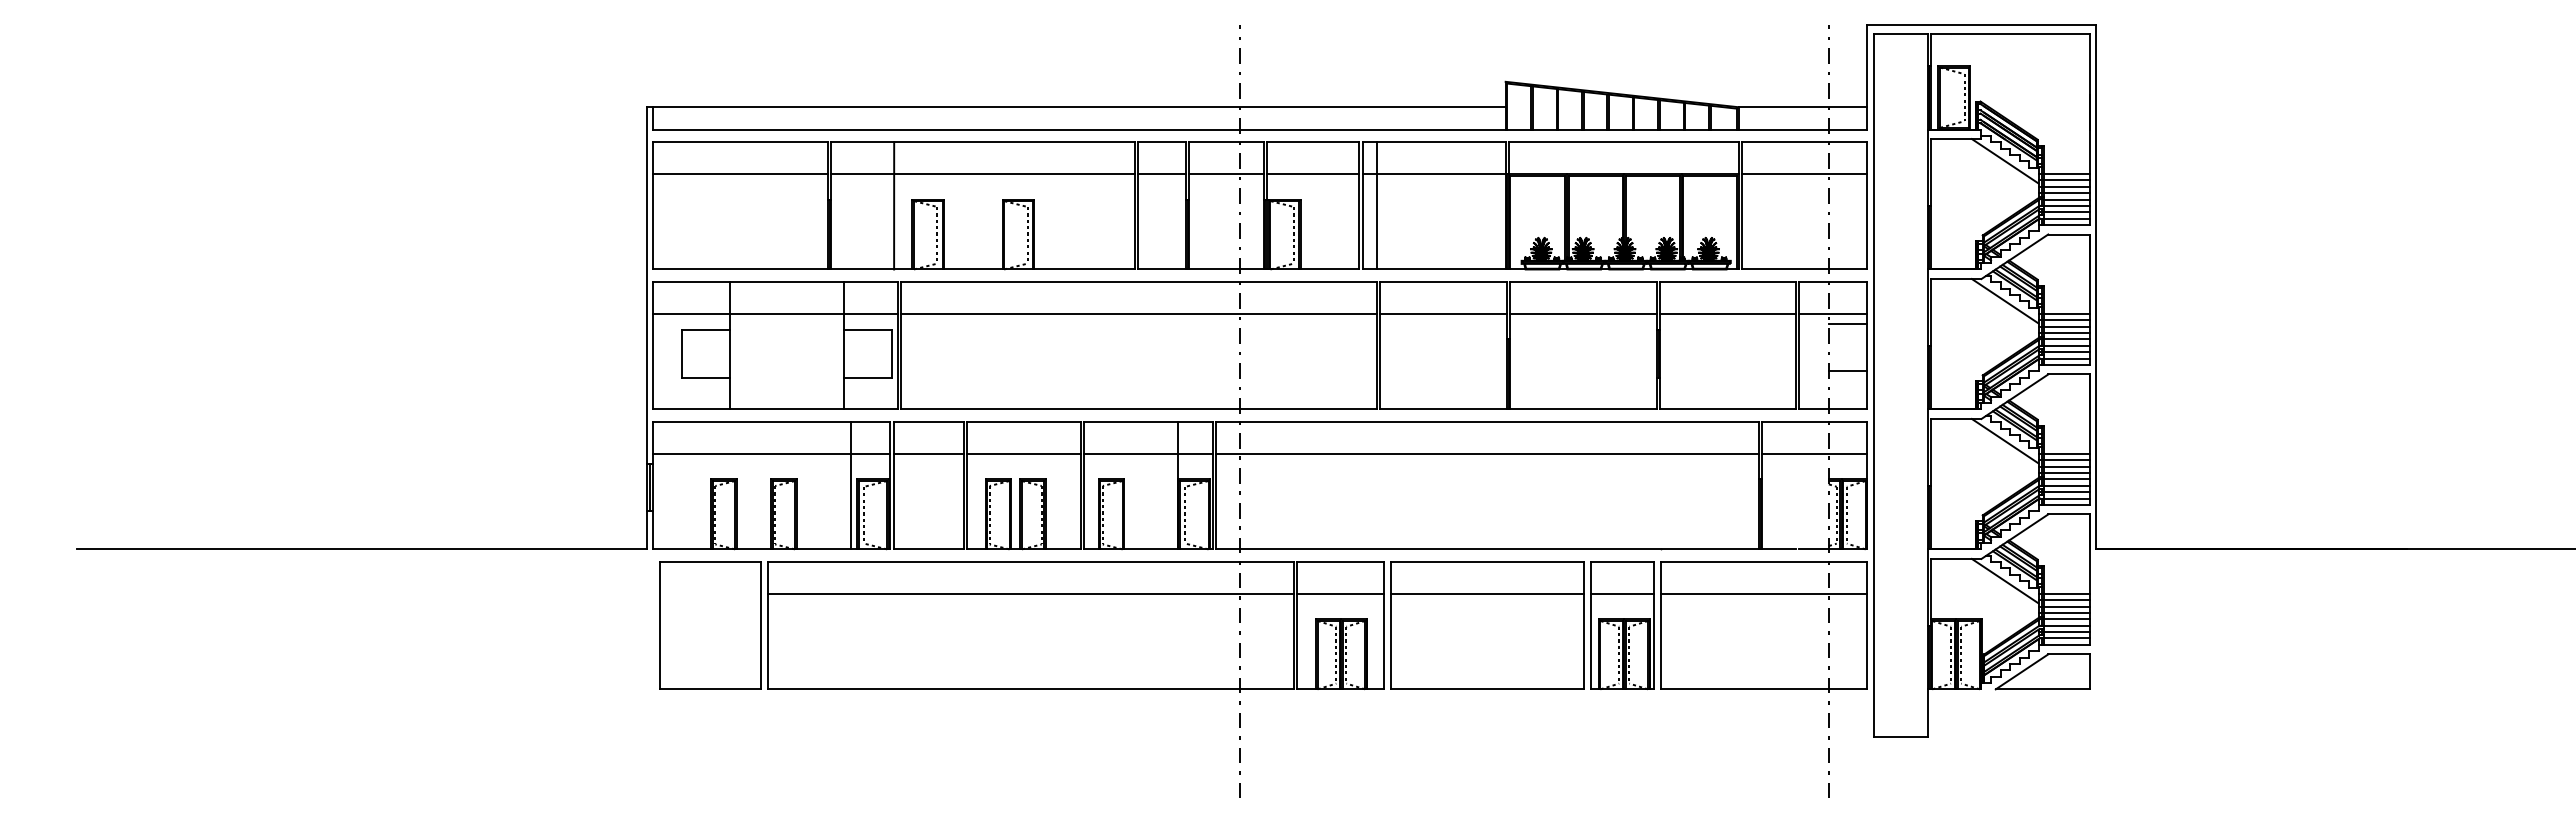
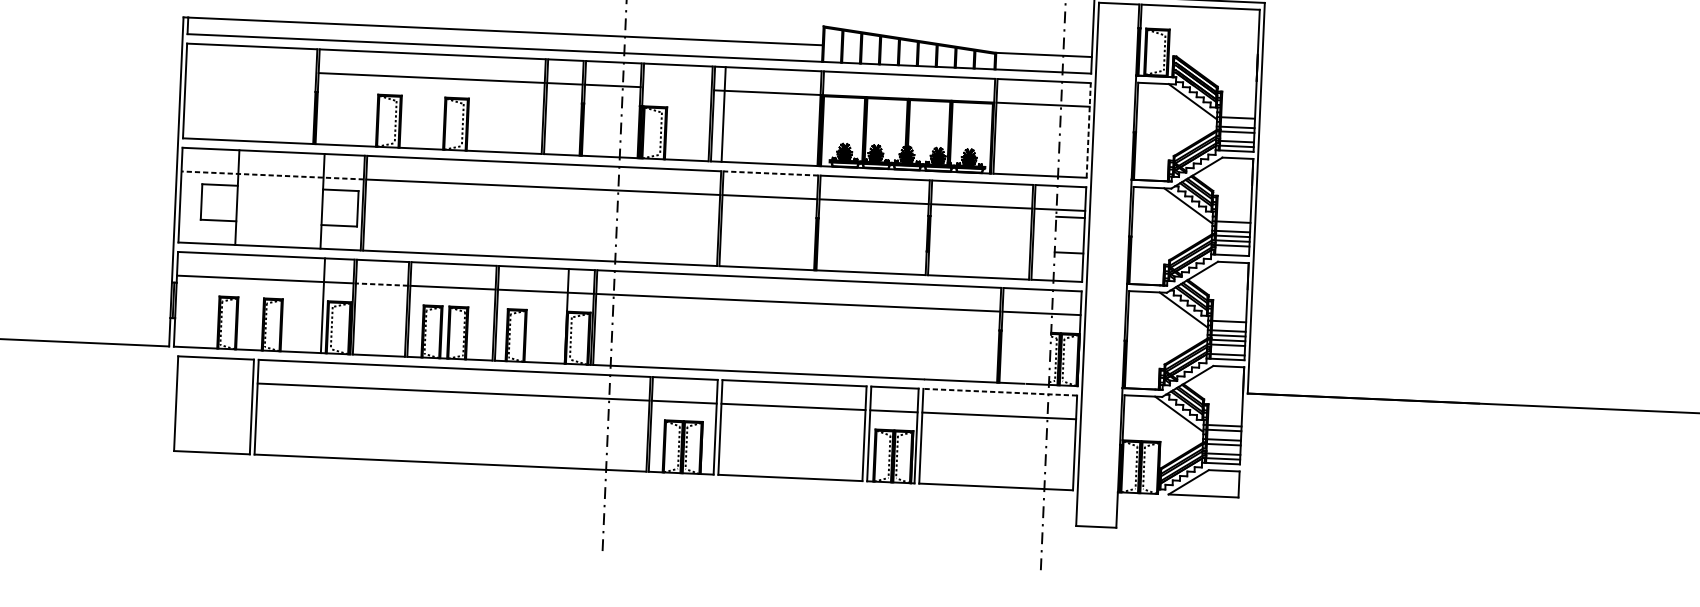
line: (740, 174) -> (251, 70), removed
line: (1313, 174) -> (677, 89), removed
line: (2066, 174) -> (1238, 113), removed
line: (2066, 186) -> (1237, 122), removed
line: (894, 205) -> (364, 98), removed
line: (1867, 205) -> (1088, 130), solid -> dashed
line: (2066, 205) -> (1237, 136), removed
line: (1443, 282) -> (770, 173), solid -> dashed
line: (775, 314) -> (272, 175), solid -> dashed
line: (2066, 314) -> (1233, 217), removed
line: (2066, 326) -> (1233, 226), removed
line: (2066, 358) -> (1232, 250), removed
line: (928, 453) -> (381, 284), solid -> dashed
line: (2066, 460) -> (1228, 326), removed
line: (2066, 492) -> (1227, 350), removed
line: (1763, 562) -> (999, 392), solid -> dashed
line: (2066, 606) -> (1223, 435), removed
line: (2066, 625) -> (1223, 449), removed

